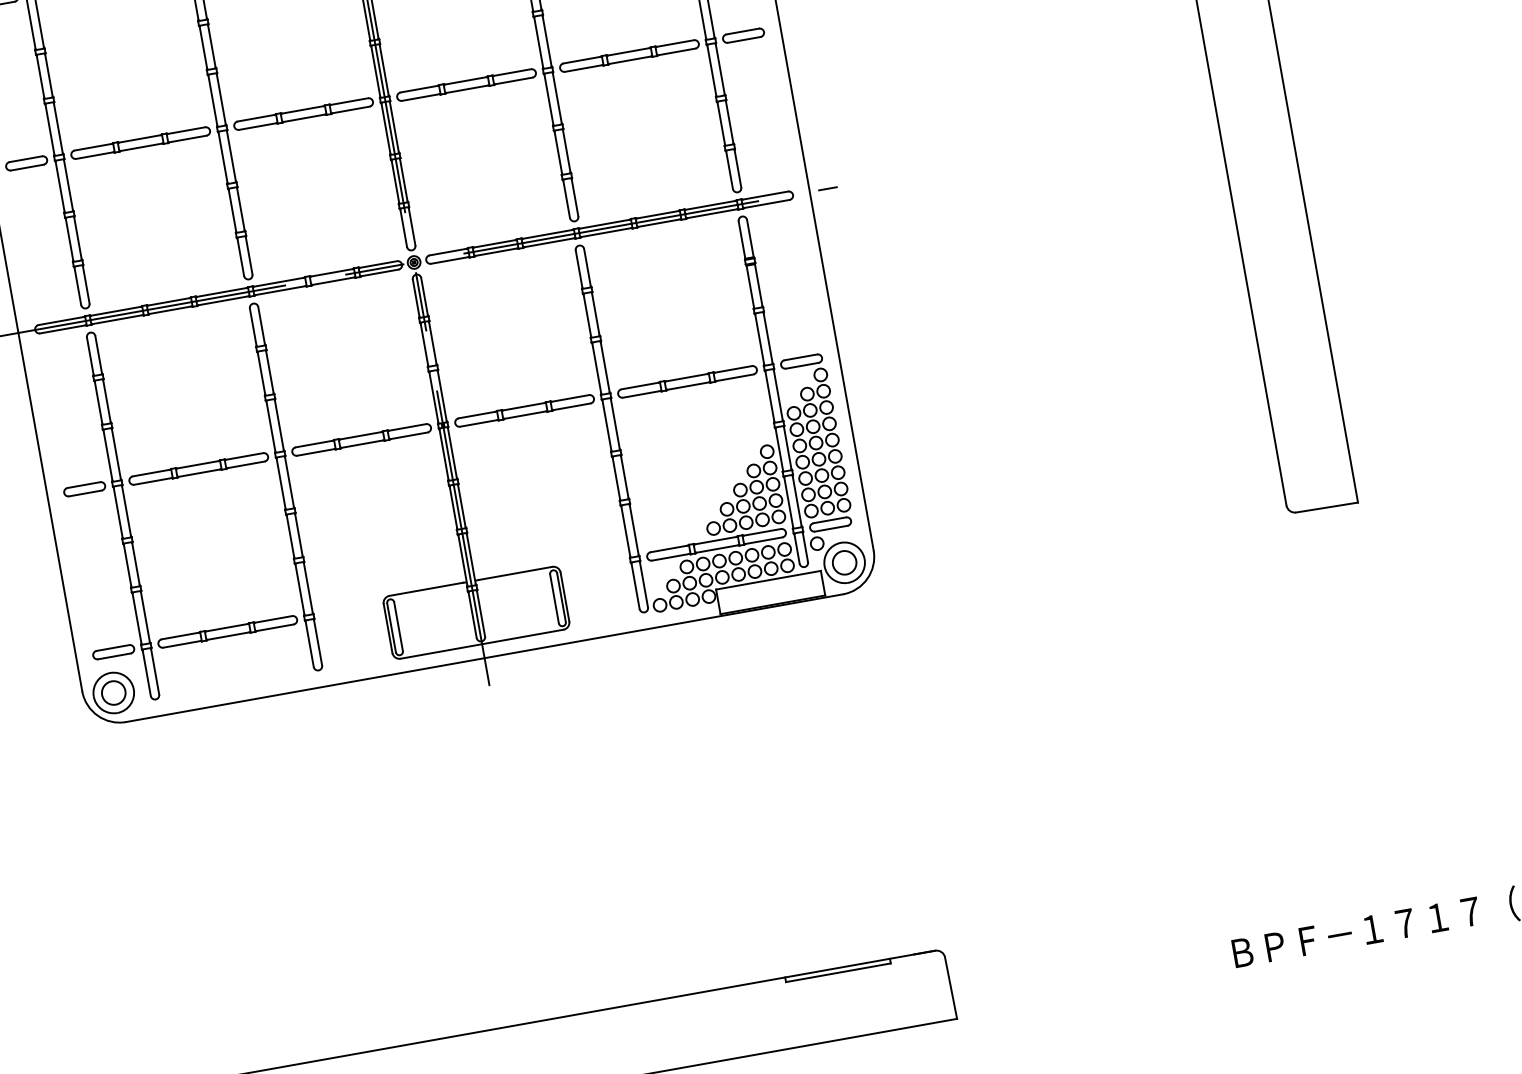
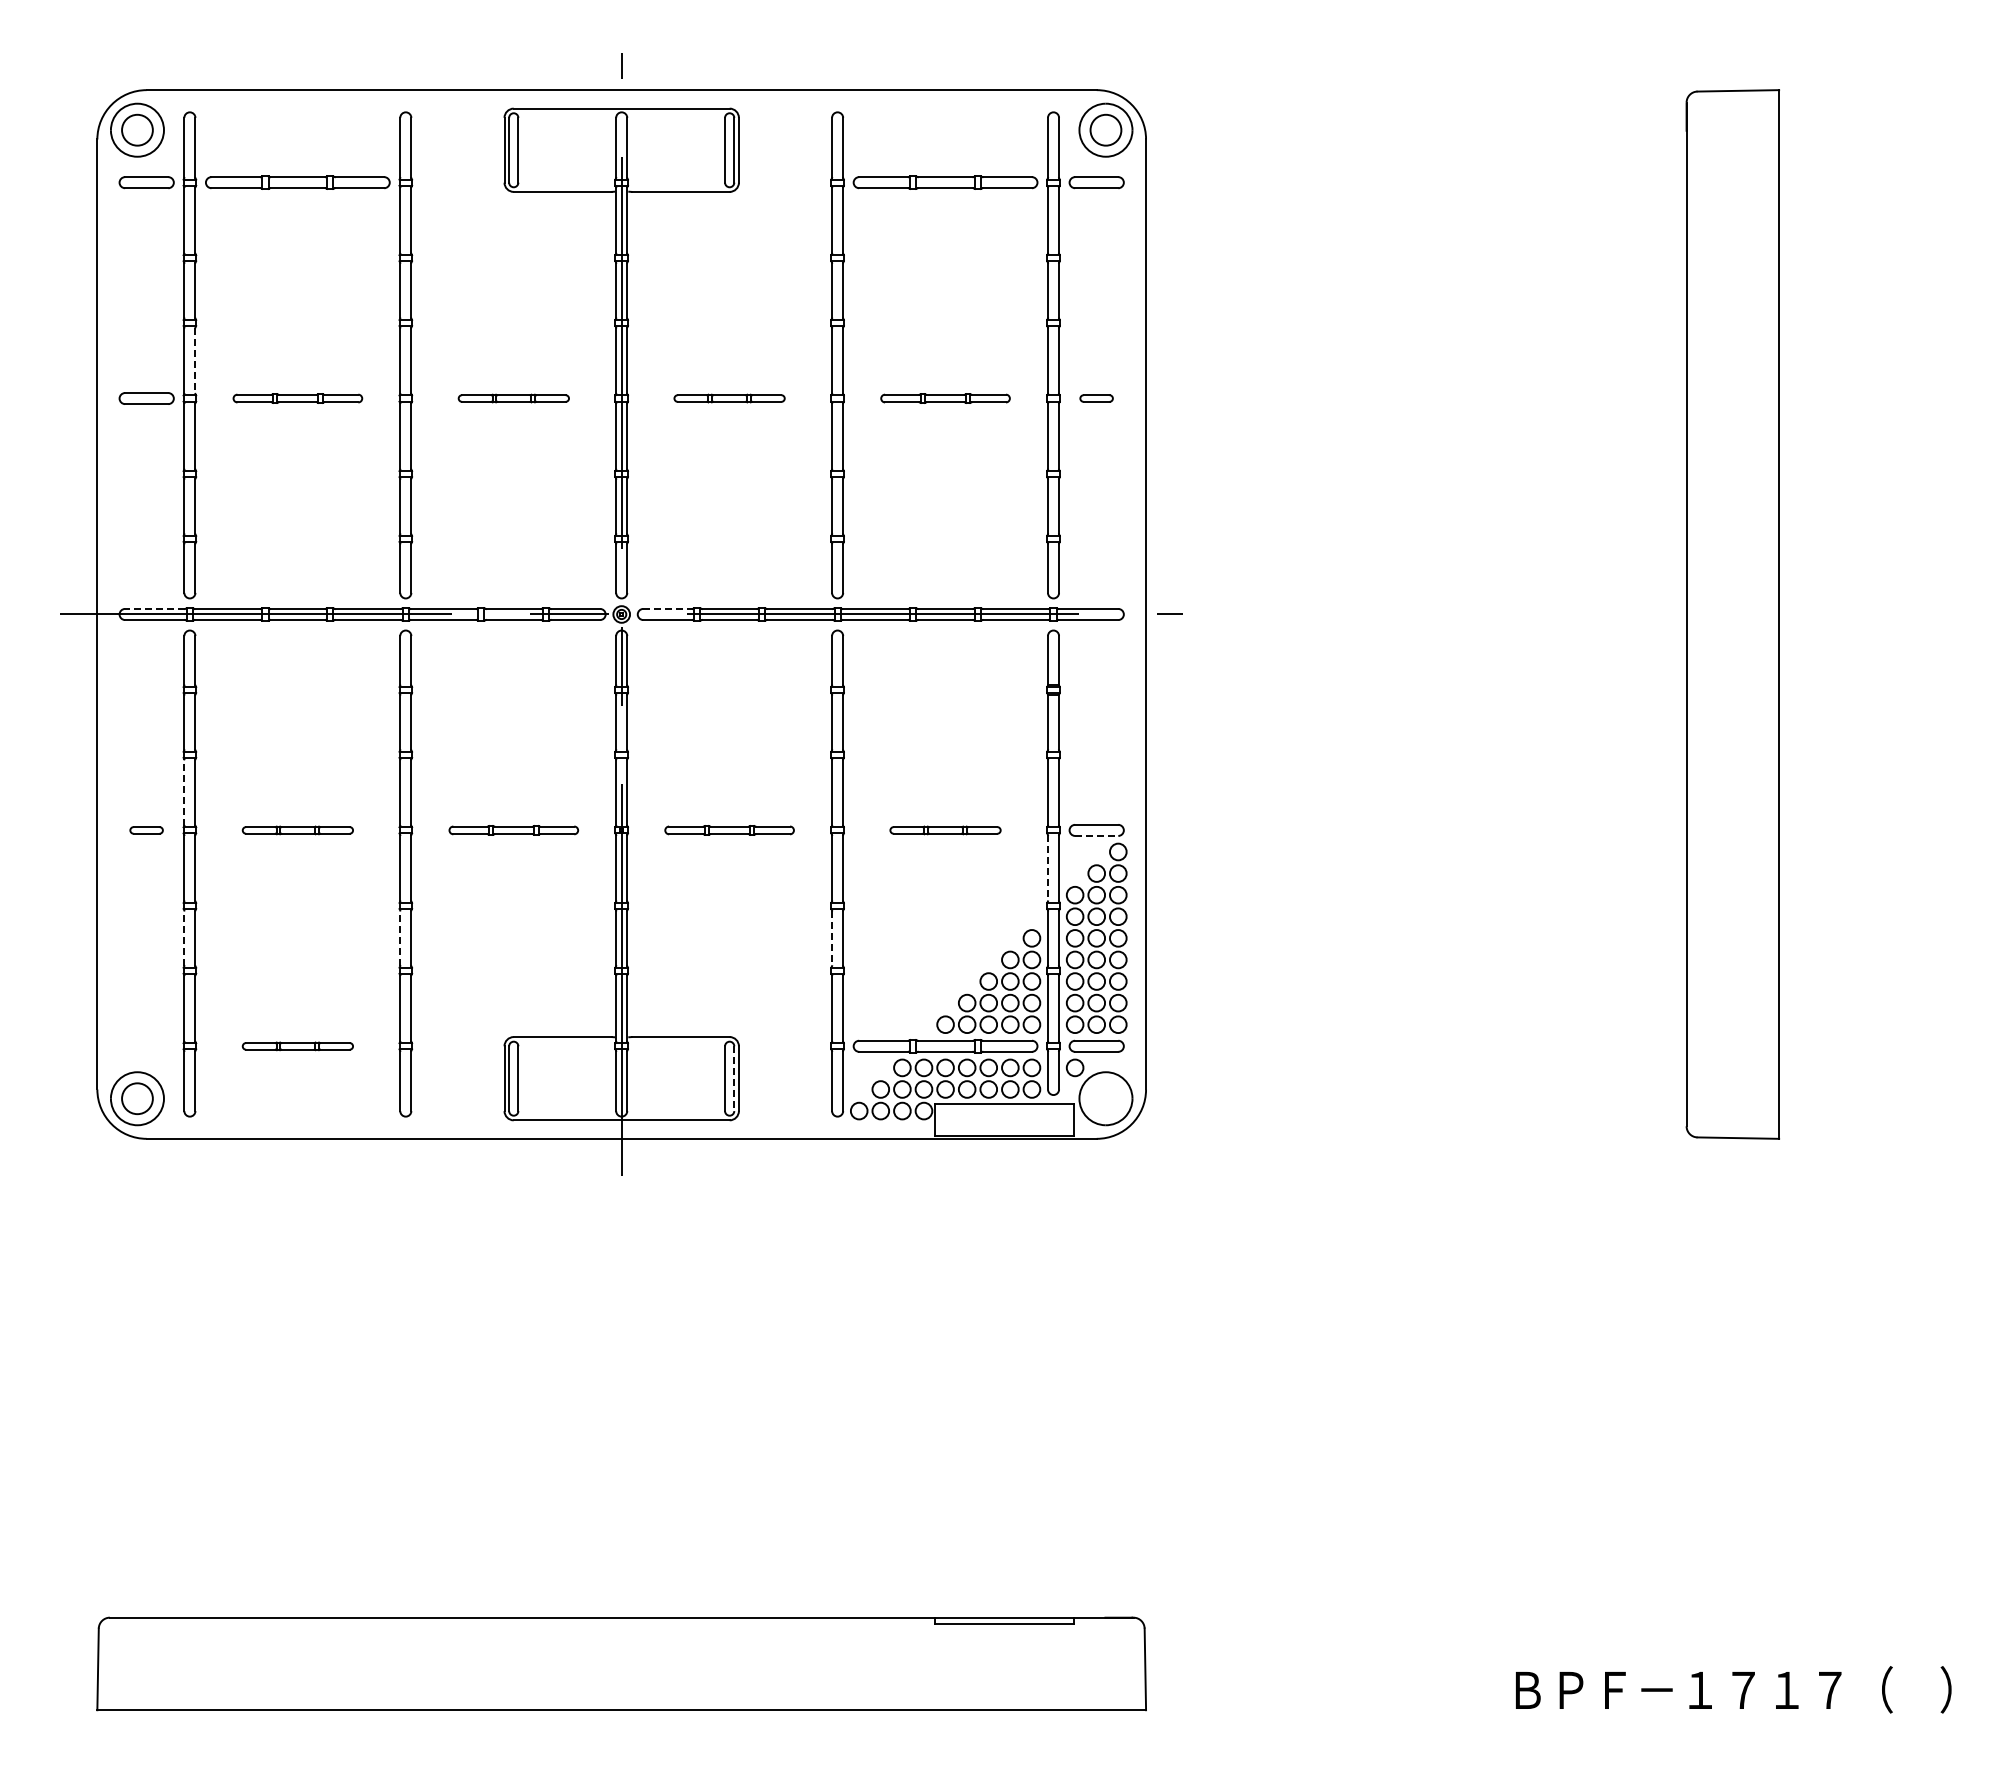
part: (743, 35) -> (1096, 398), size x0.6
part: (629, 55) -> (945, 398), size x0.7
part: (466, 85) -> (729, 398), size x0.6
part: (303, 114) -> (513, 398), size x0.6
line: (58, 128) -> (195, 361), solid -> dashed
part: (140, 143) -> (297, 398), size x0.7
line: (447, 251) -> (667, 608), solid -> dashed
line: (60, 320) -> (154, 608), solid -> dashed
line: (802, 365) -> (1096, 835), solid -> dashed
part: (687, 381) -> (945, 830), size x0.6
line: (769, 396) -> (1047, 868), solid -> dashed
part: (524, 411) -> (729, 830), size x0.7
part: (361, 440) -> (513, 830), size x0.7
line: (108, 455) -> (184, 792), solid -> dashed
part: (198, 469) -> (297, 830), size x0.6
line: (616, 478) -> (832, 938), solid -> dashed
part: (84, 489) -> (146, 830), size x0.6
line: (290, 536) -> (400, 938), solid -> dashed
circle: (844, 562) -> (1105, 1098), removed
line: (127, 565) -> (184, 938), solid -> dashed
line: (561, 598) -> (734, 1079), solid -> dashed
part: (227, 632) -> (297, 1046), size x0.6
part: (113, 651) -> (146, 1045), removed

